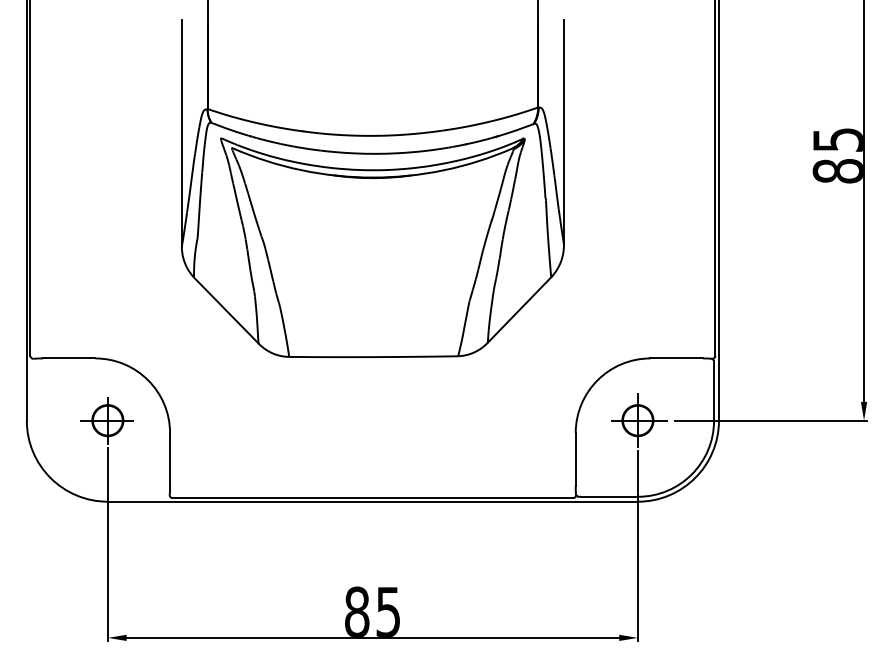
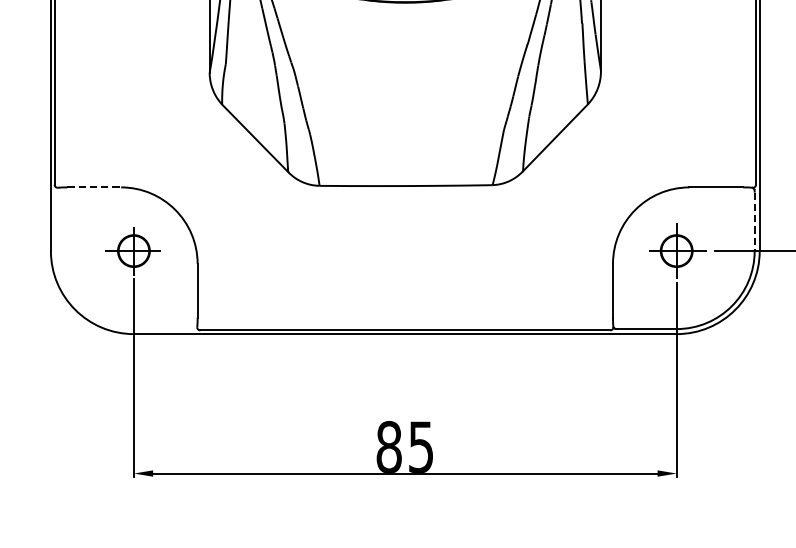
line: (69, 358) -> (94, 187), solid -> dashed
line: (714, 392) -> (755, 222), solid -> dashed

